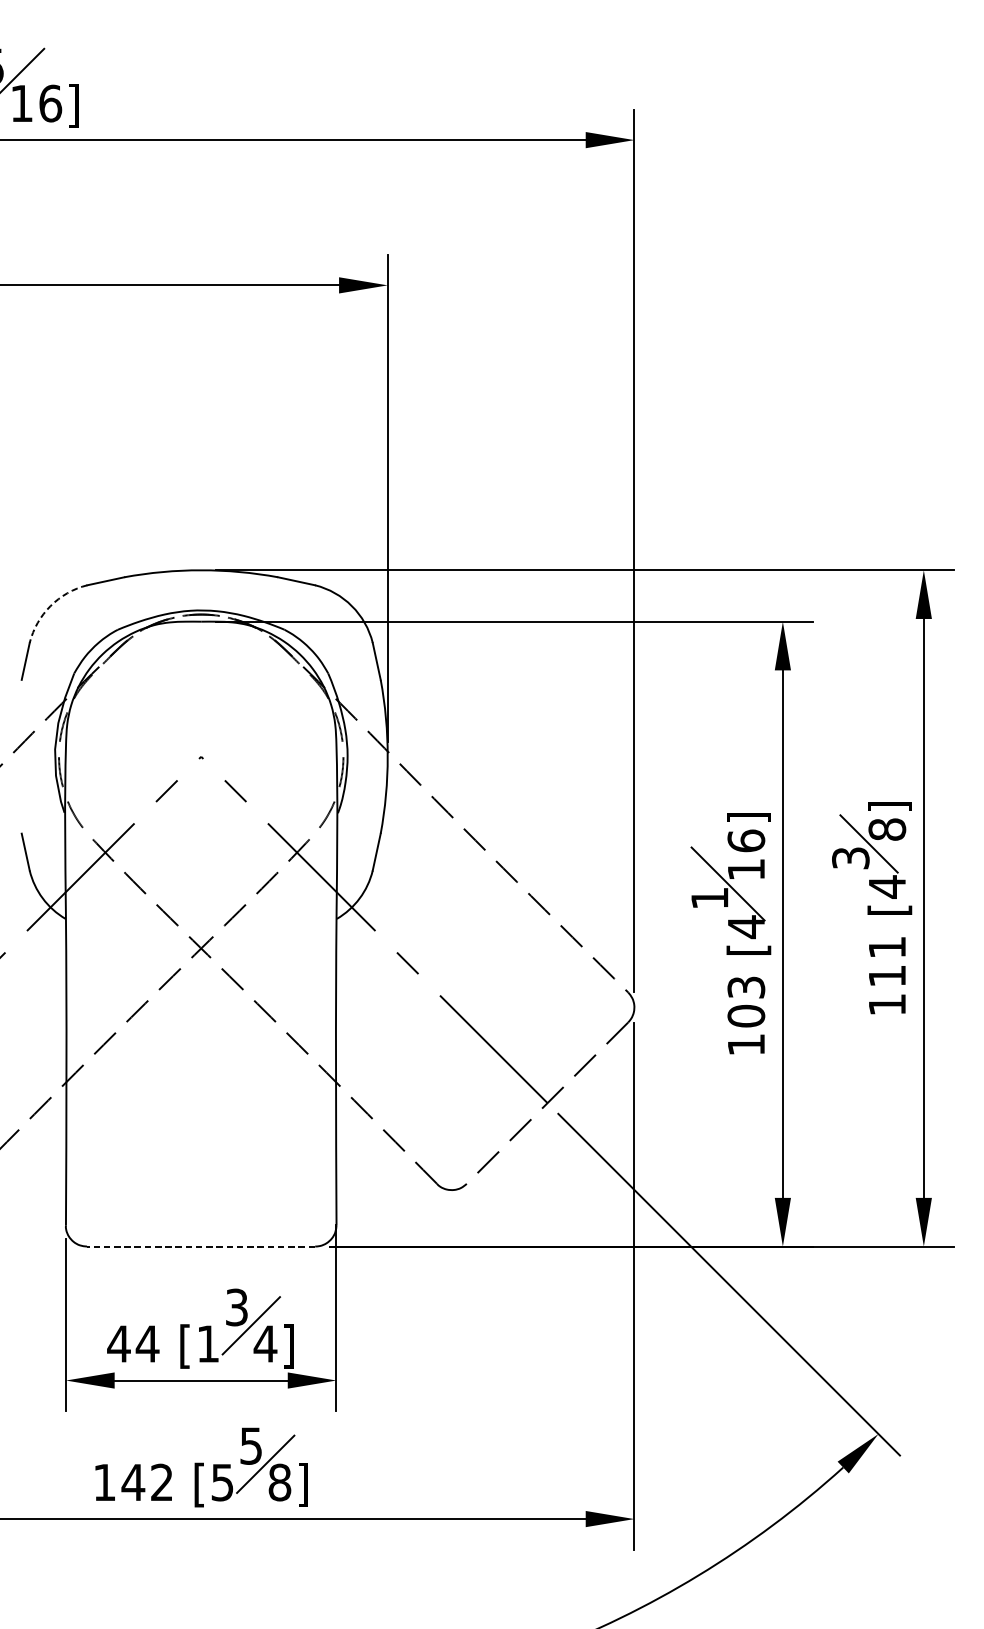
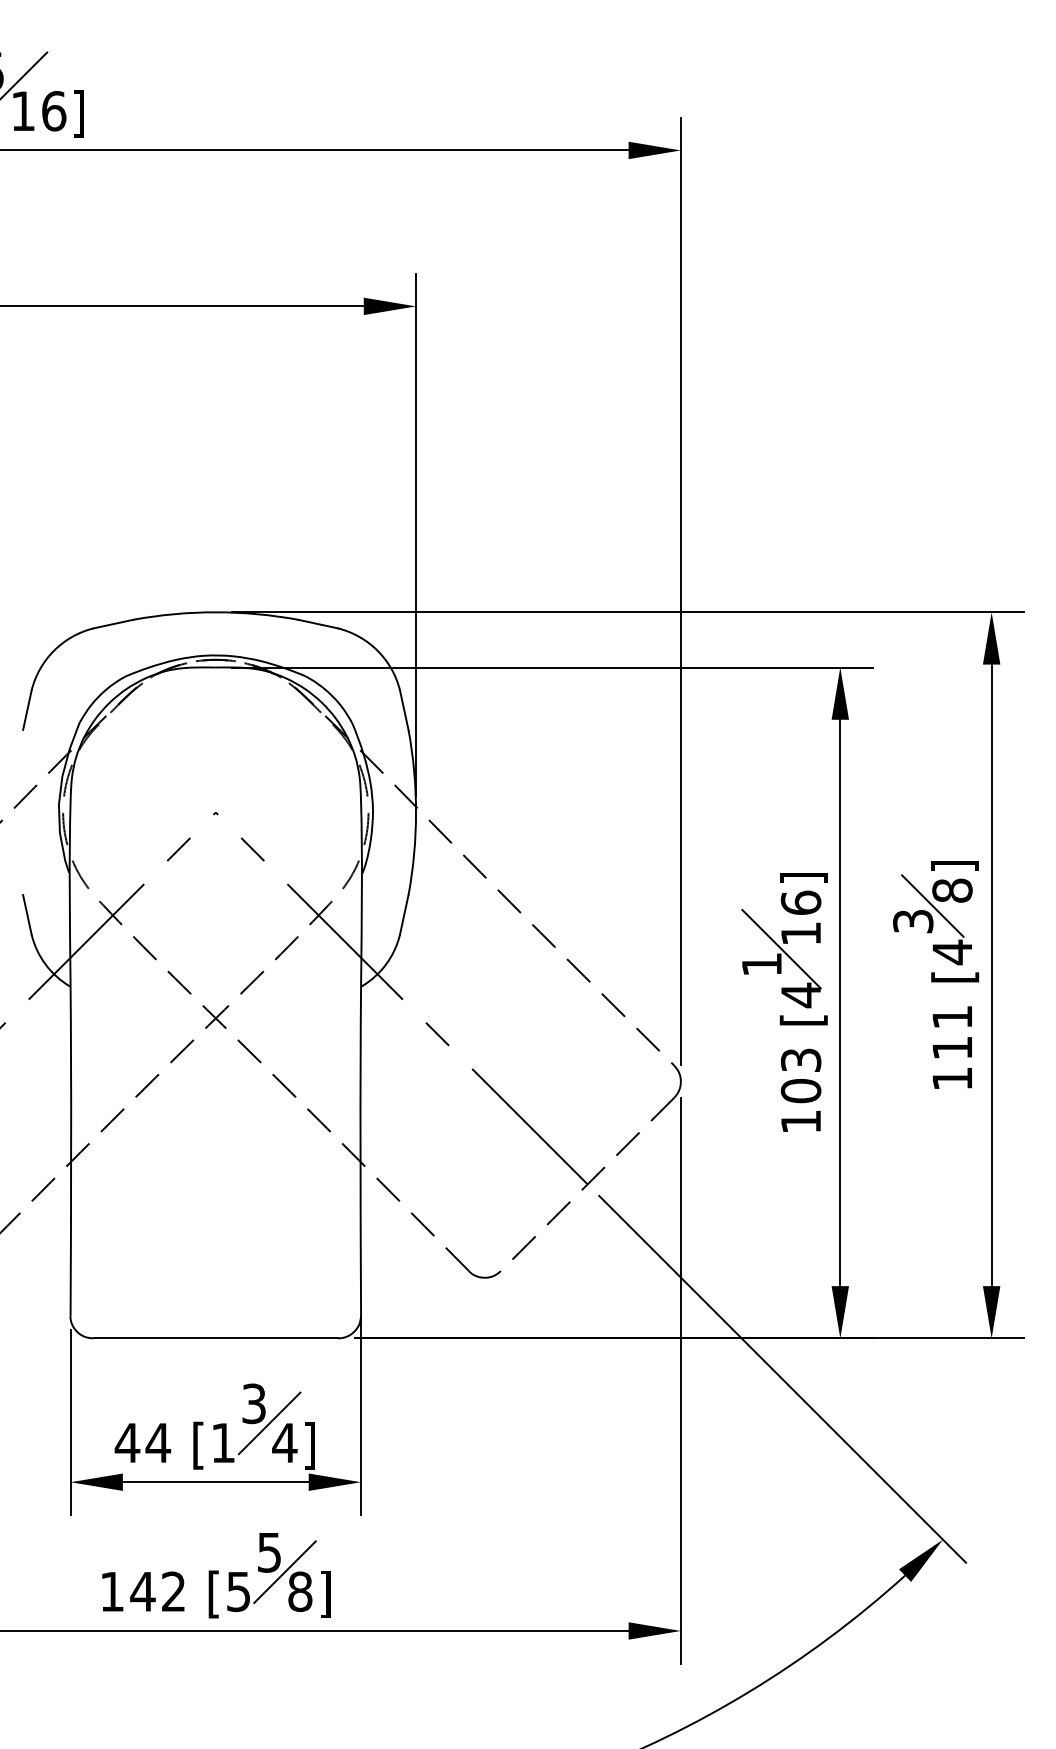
arc: (50, 605) -> (54, 650), dashed -> solid
line: (200, 1246) -> (215, 1338), dashed -> solid

